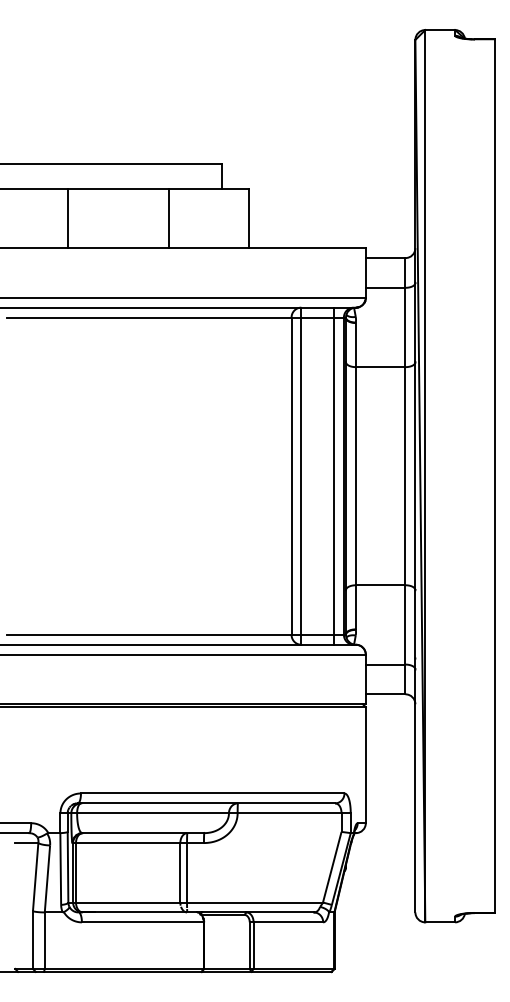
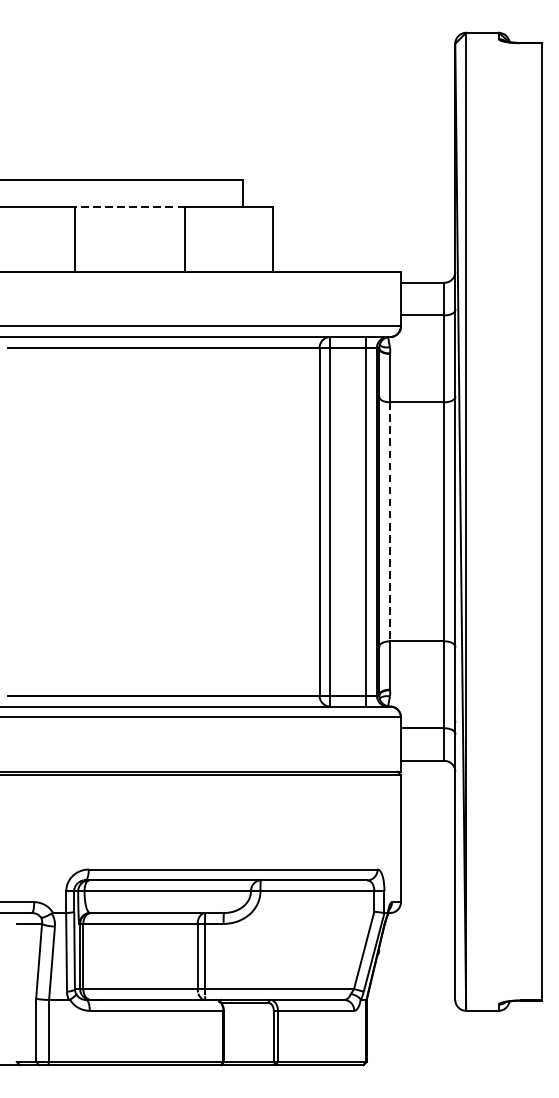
line: (118, 188) -> (129, 206), solid -> dashed
line: (355, 476) -> (389, 522), solid -> dashed

